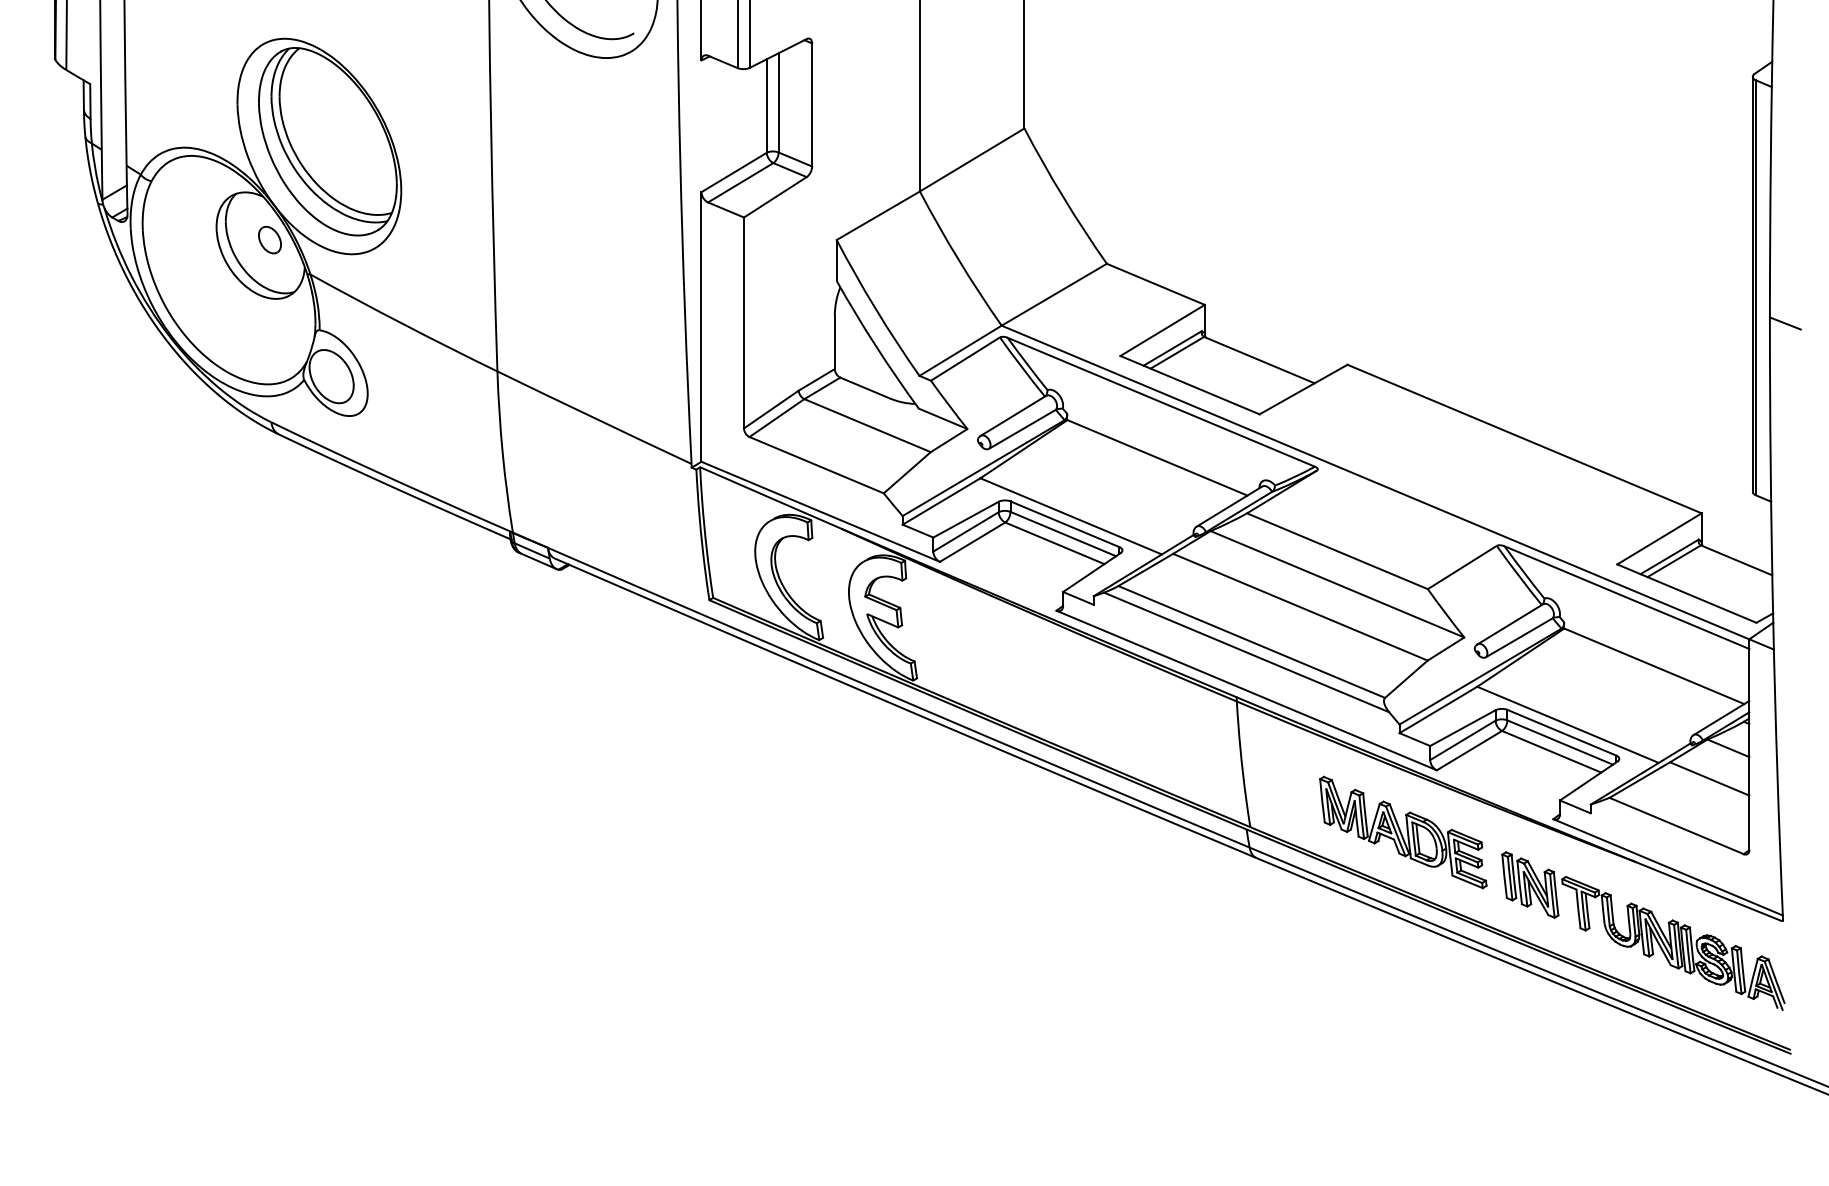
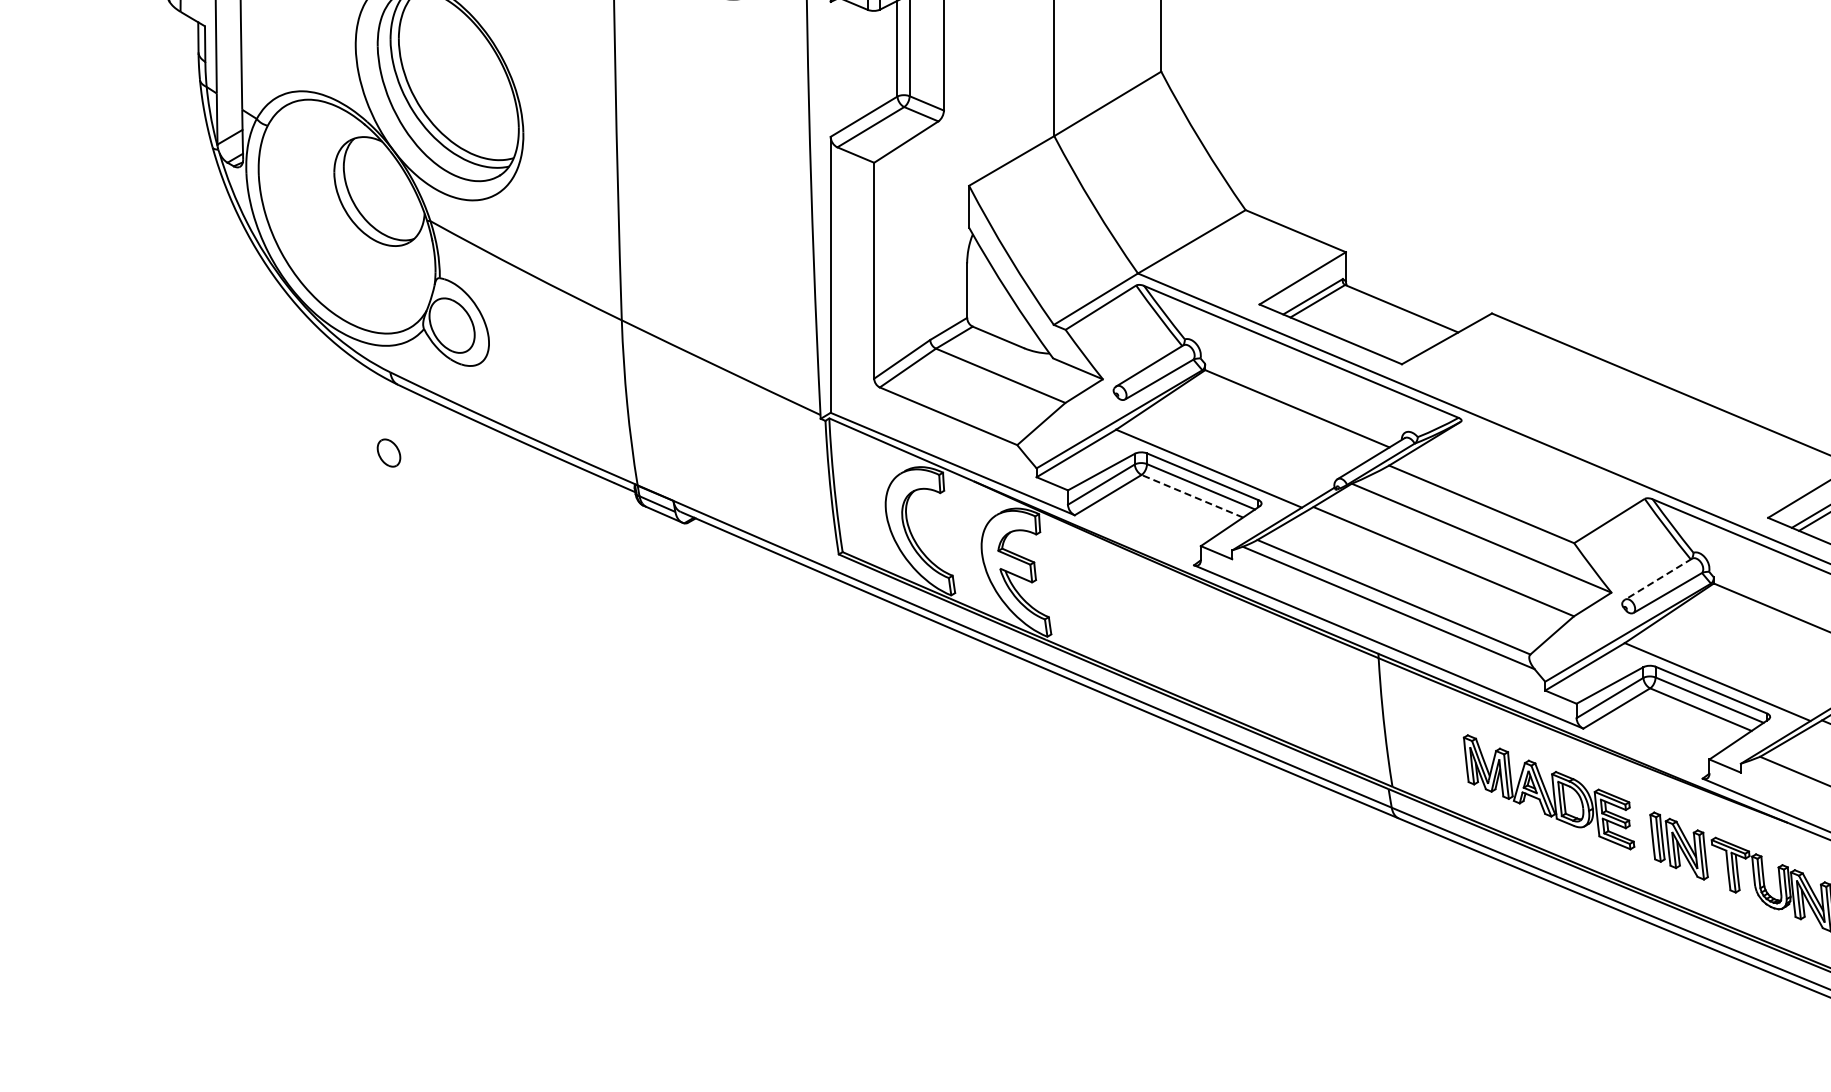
part: (269, 239) -> (388, 452), moved
line: (1054, 543) -> (1192, 496), solid -> dashed
line: (1509, 624) -> (1657, 579), solid -> dashed

